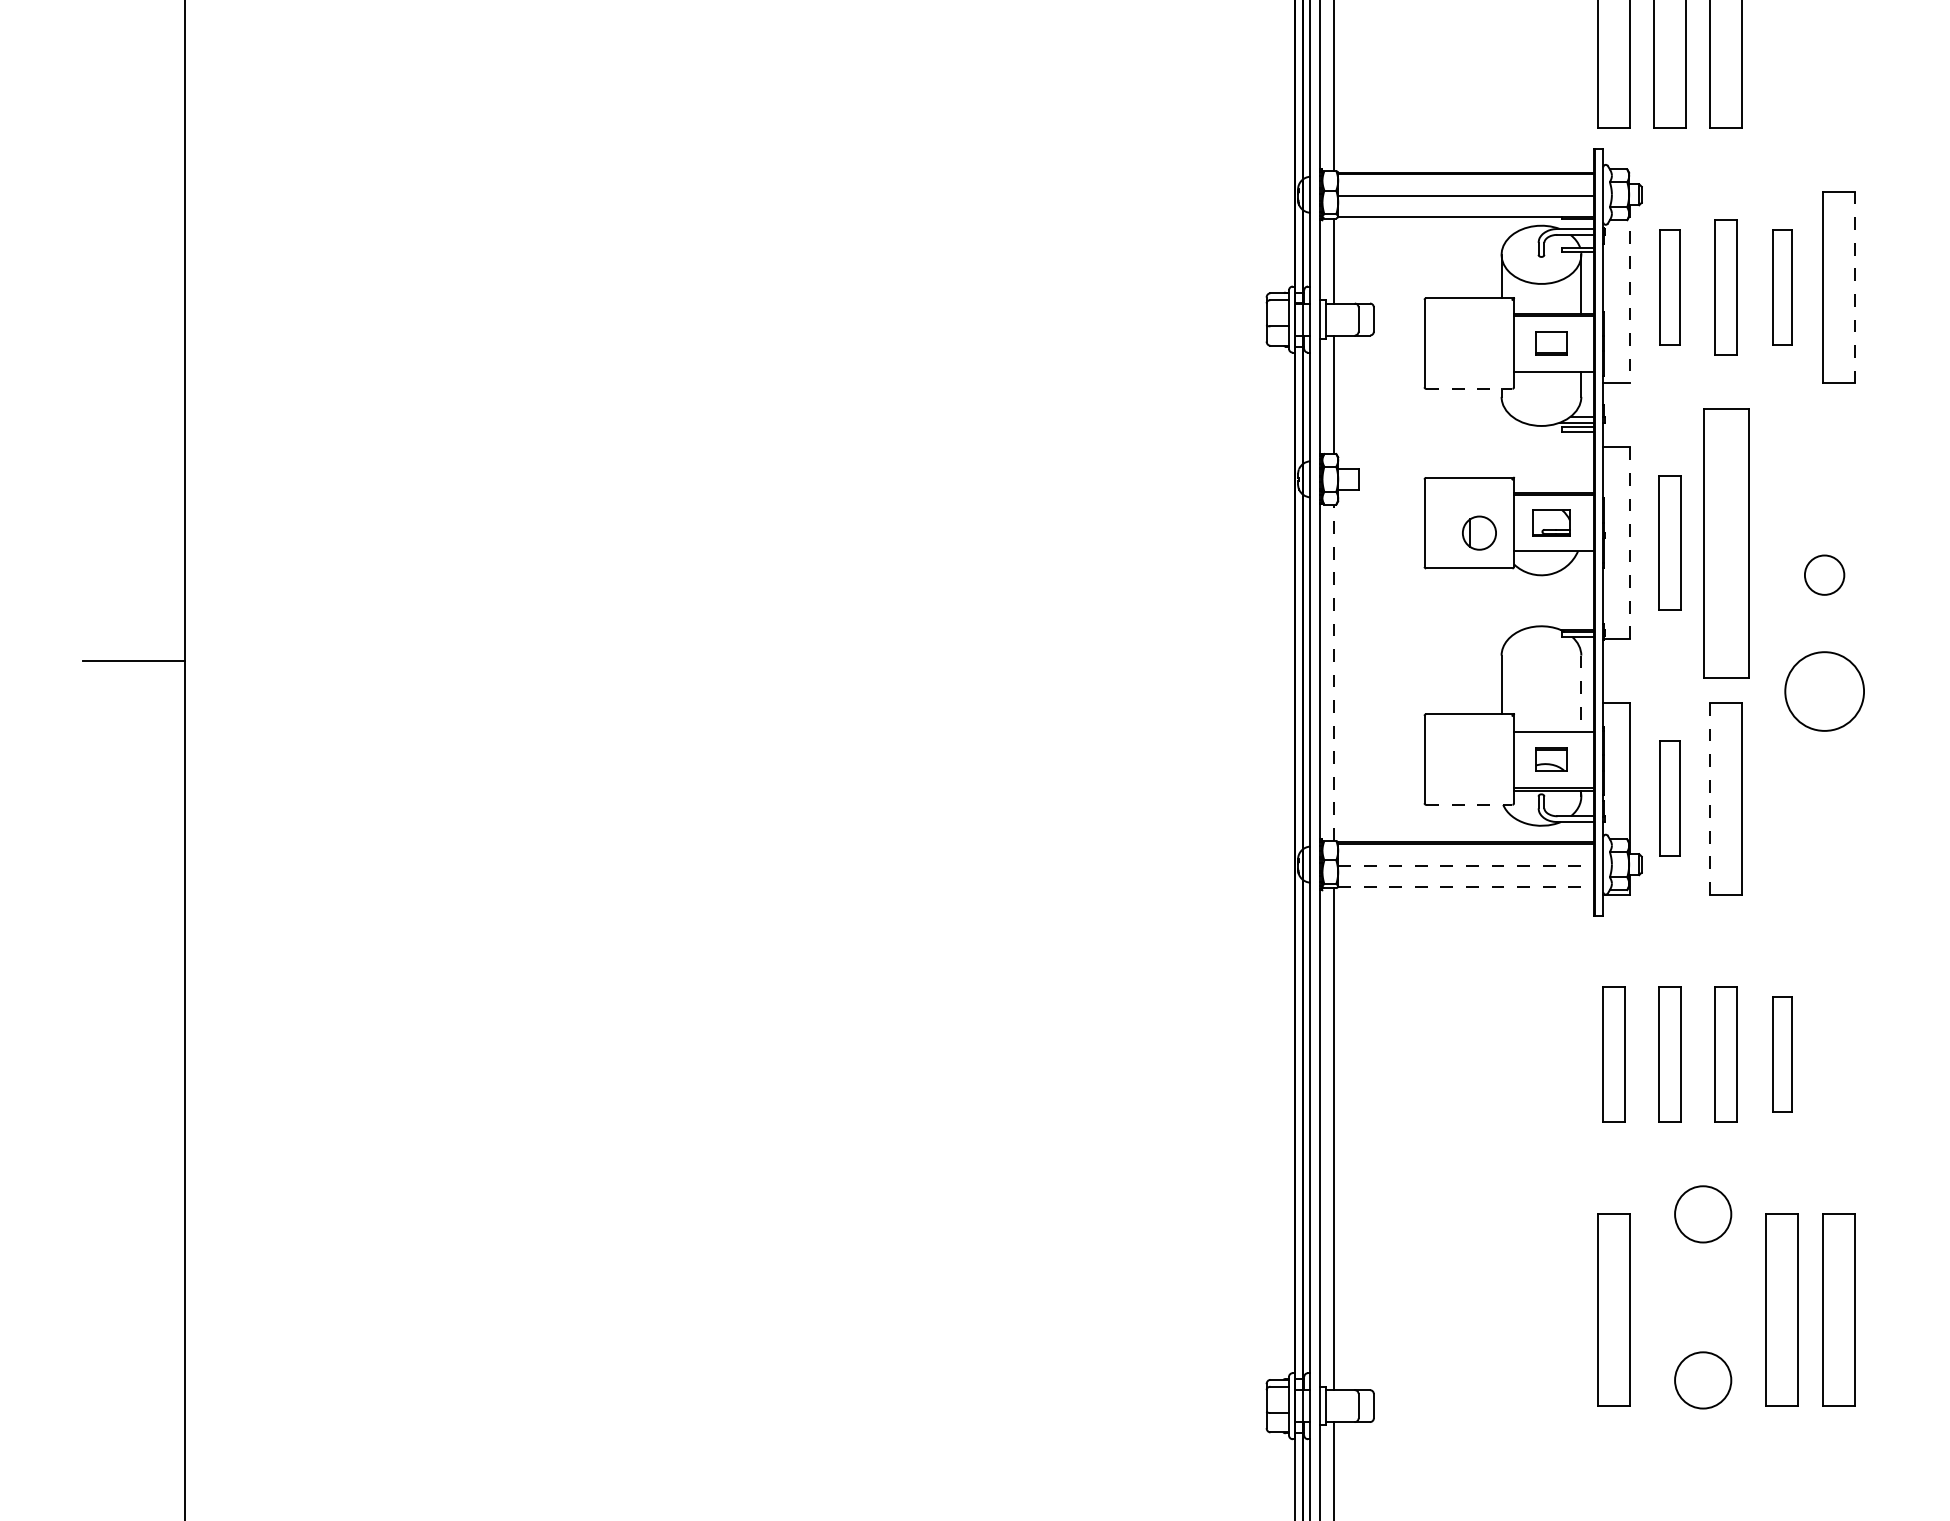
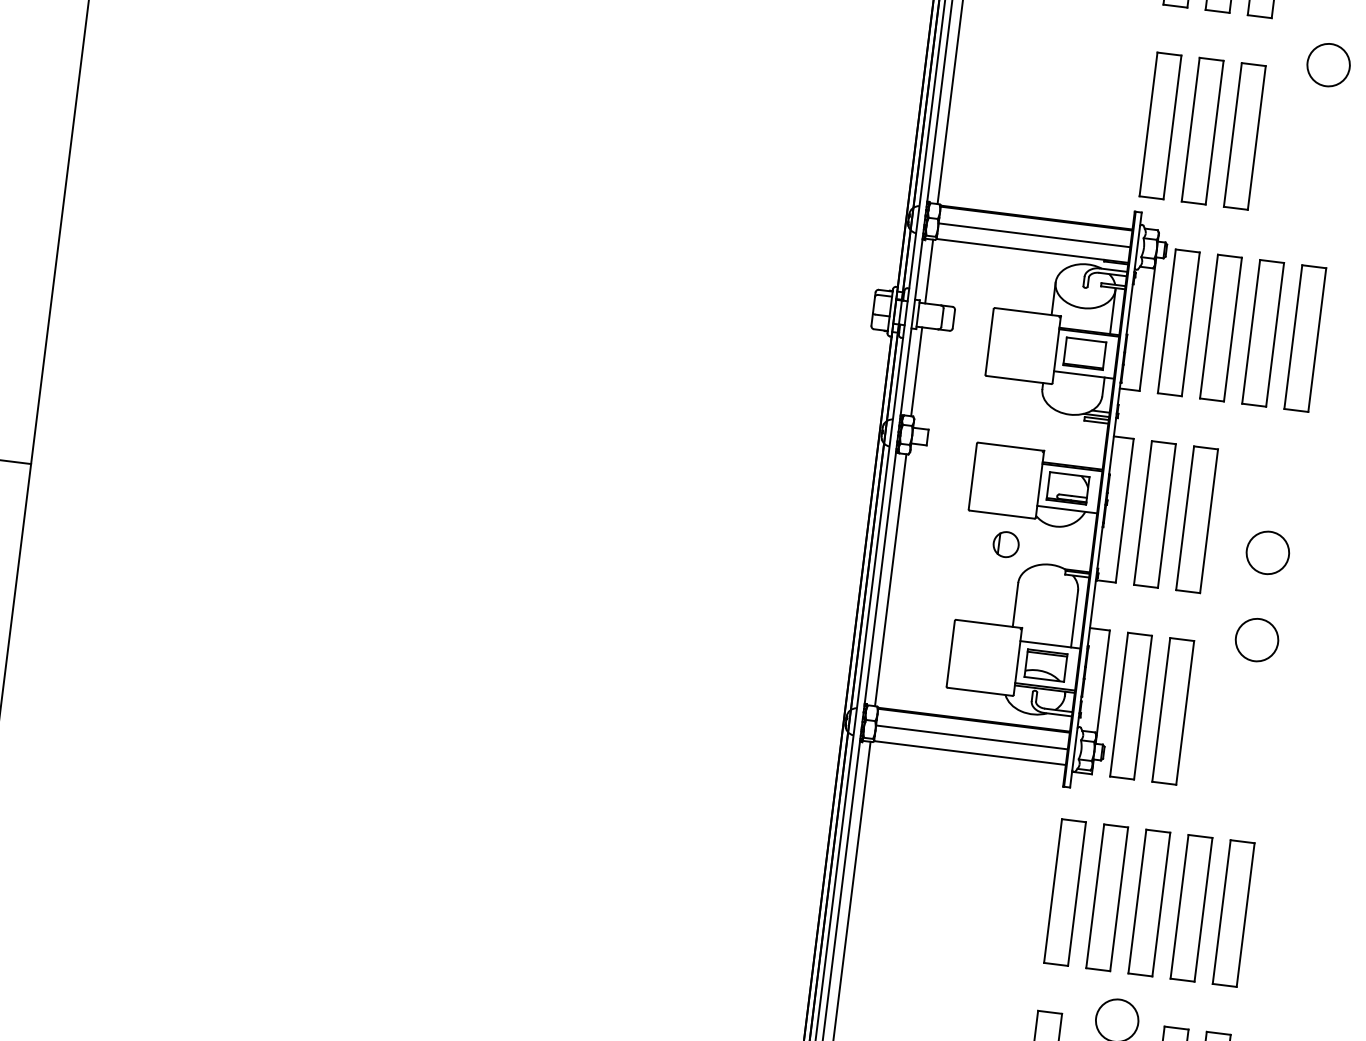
part: (1669, 287) -> (1178, 322), size x1.67
part: (1725, 287) -> (1220, 327), size x1.43
part: (1781, 287) -> (1262, 333), size x1.67
line: (1854, 287) -> (1317, 340), dashed -> solid
line: (1629, 294) -> (1147, 324), dashed -> solid
part: (1551, 343) -> (1084, 353), size x1.67
line: (1469, 388) -> (1019, 379), dashed -> solid
part: (1551, 523) -> (1067, 488), size x1.43
part: (1479, 532) -> (1006, 544), moved
part: (1669, 542) -> (1154, 513), size x1.43
part: (1725, 542) -> (1196, 519), size x0.71
line: (1629, 543) -> (1124, 510), dashed -> solid
circle: (1824, 575) -> (1267, 553), size x1.43
line: (1333, 672) -> (890, 579), dashed -> solid
circle: (1824, 691) -> (1256, 640), size x0.71
line: (1581, 693) -> (1074, 618), dashed -> solid
part: (1551, 759) -> (1045, 665), size x1.67
part: (1669, 798) -> (1130, 705), size x1.67
line: (1710, 798) -> (1161, 709), dashed -> solid
line: (1469, 804) -> (980, 691), dashed -> solid
line: (1466, 866) -> (972, 737), dashed -> solid
line: (1466, 886) -> (970, 752), dashed -> solid
part: (1613, 1054) -> (1064, 892), size x1.43
part: (1669, 1054) -> (1106, 897), size x1.43
part: (1725, 1054) -> (1148, 902), size x1.43
part: (1781, 1054) -> (1190, 908), size x1.67
part: (1838, 1054) -> (1233, 913), added

